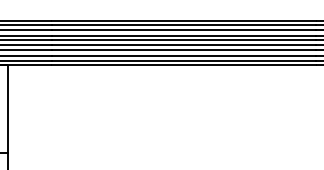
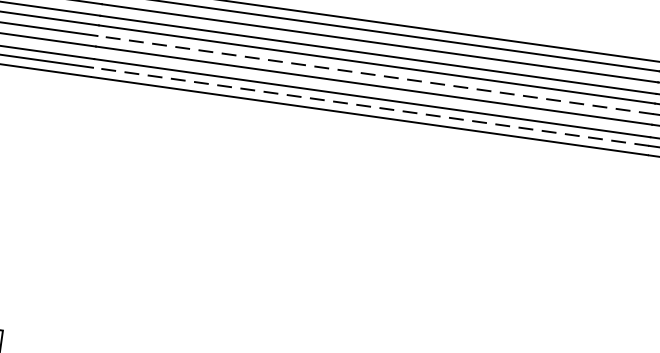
line: (183, 45) -> (374, 75), solid -> dashed
line: (183, 60) -> (370, 106), solid -> dashed

